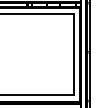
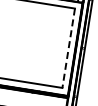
line: (73, 54) -> (68, 48), solid -> dashed

